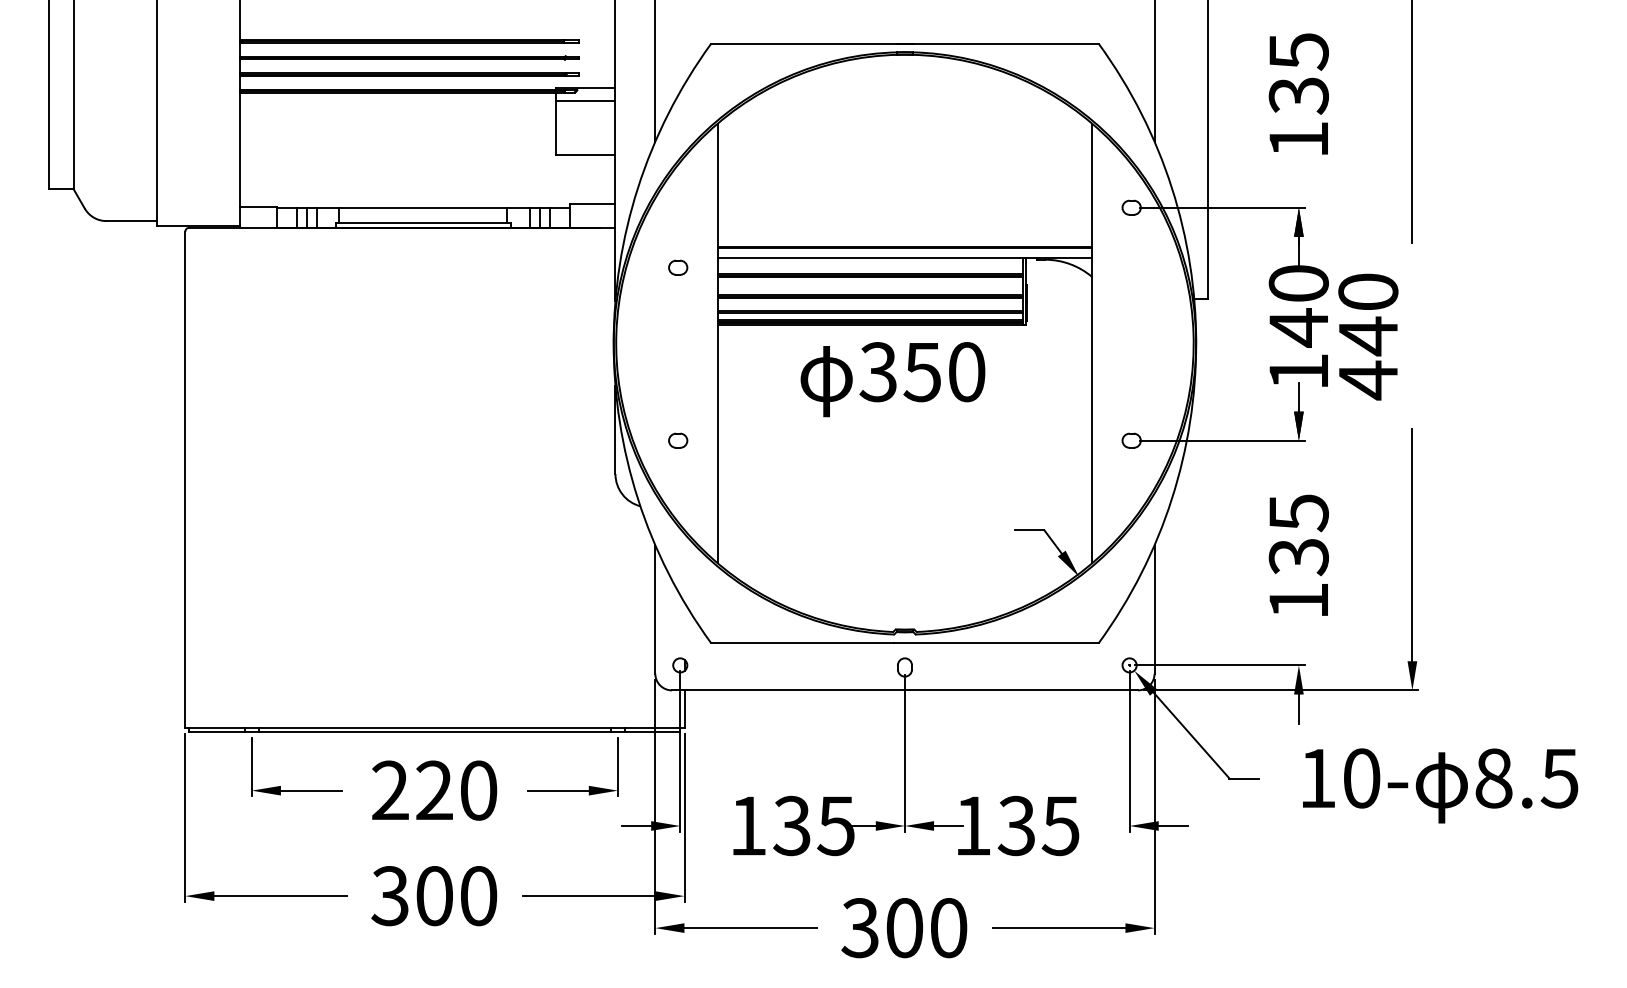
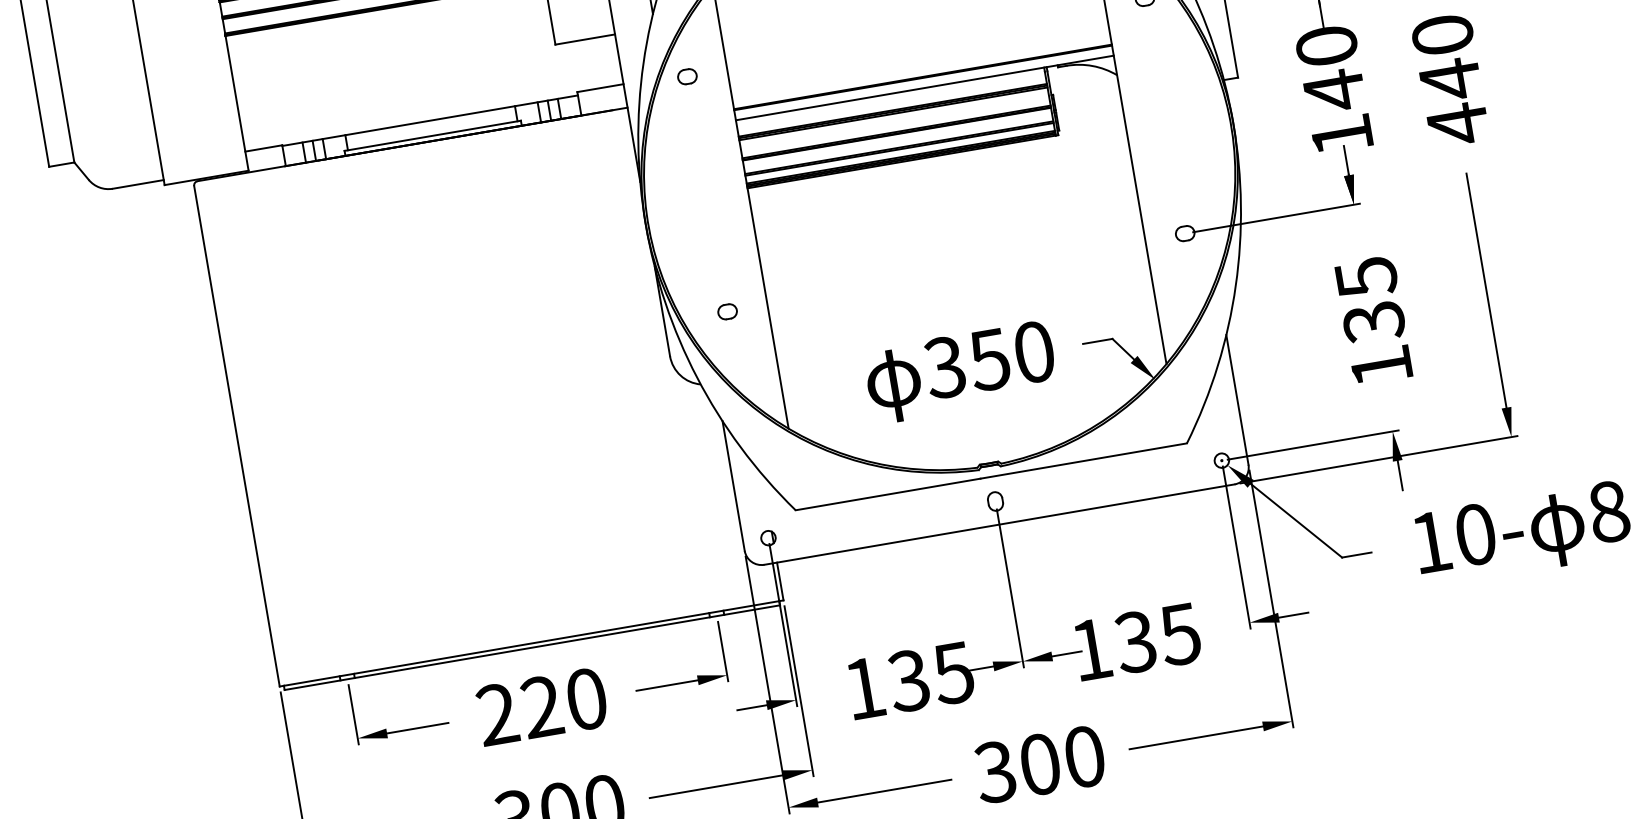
part: (678, 267) -> (687, 76), moved
text: (1368, 336) -> (1450, 79), moved
text: (892, 379) -> (960, 372), moved

